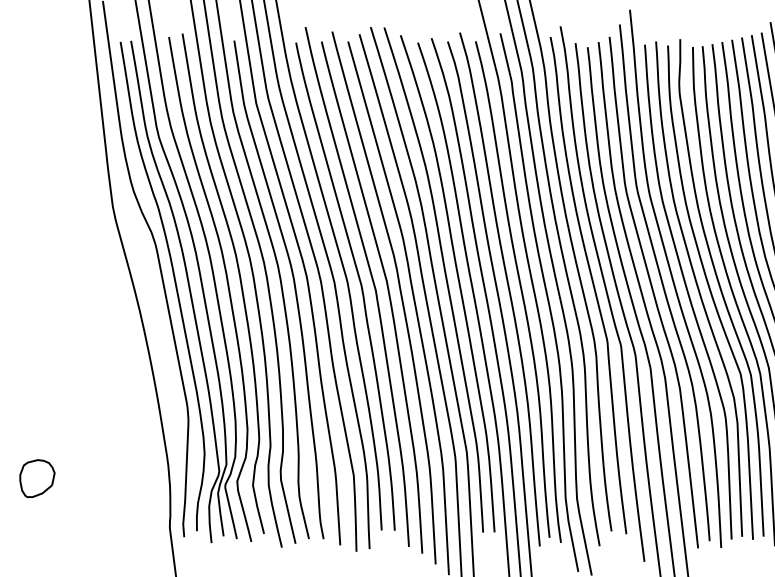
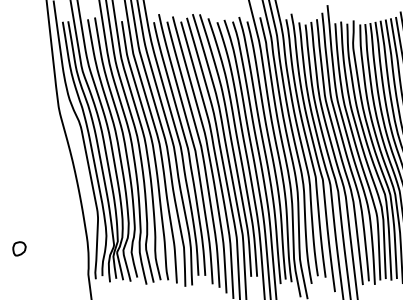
part: (37, 478) -> (19, 248), size x0.7

